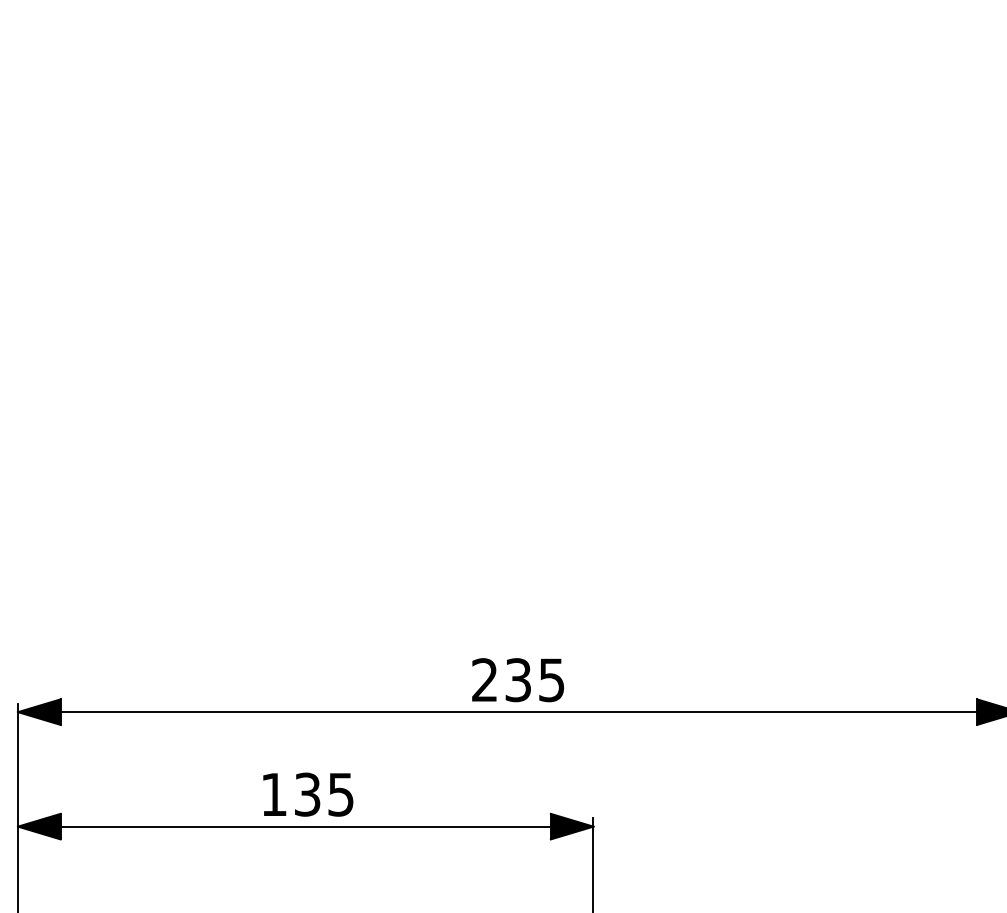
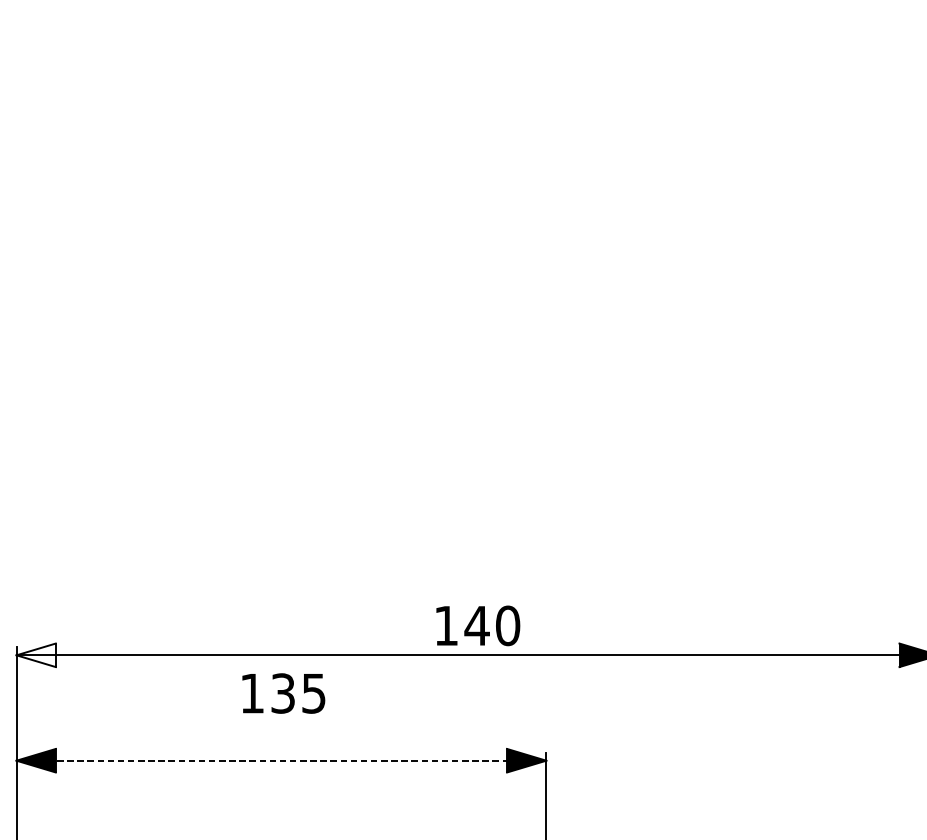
text: (518, 680) -> (477, 626), 235 -> 140
fill: (38, 711) -> (35, 654), removed
text: (308, 794) -> (284, 693), moved
line: (305, 826) -> (281, 760), solid -> dashed

